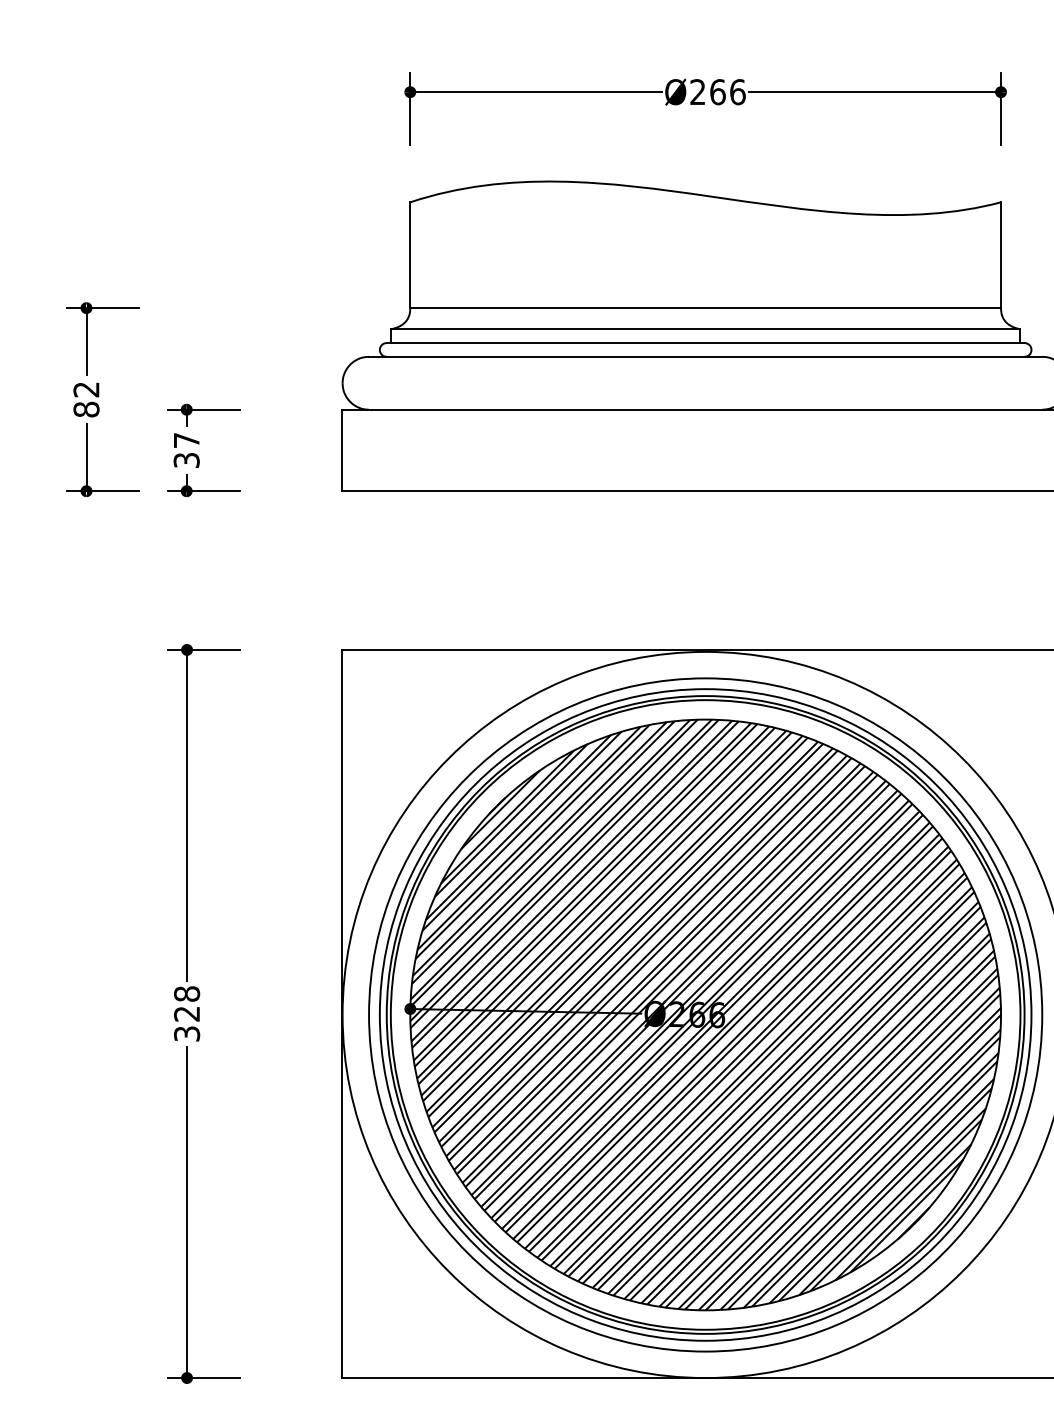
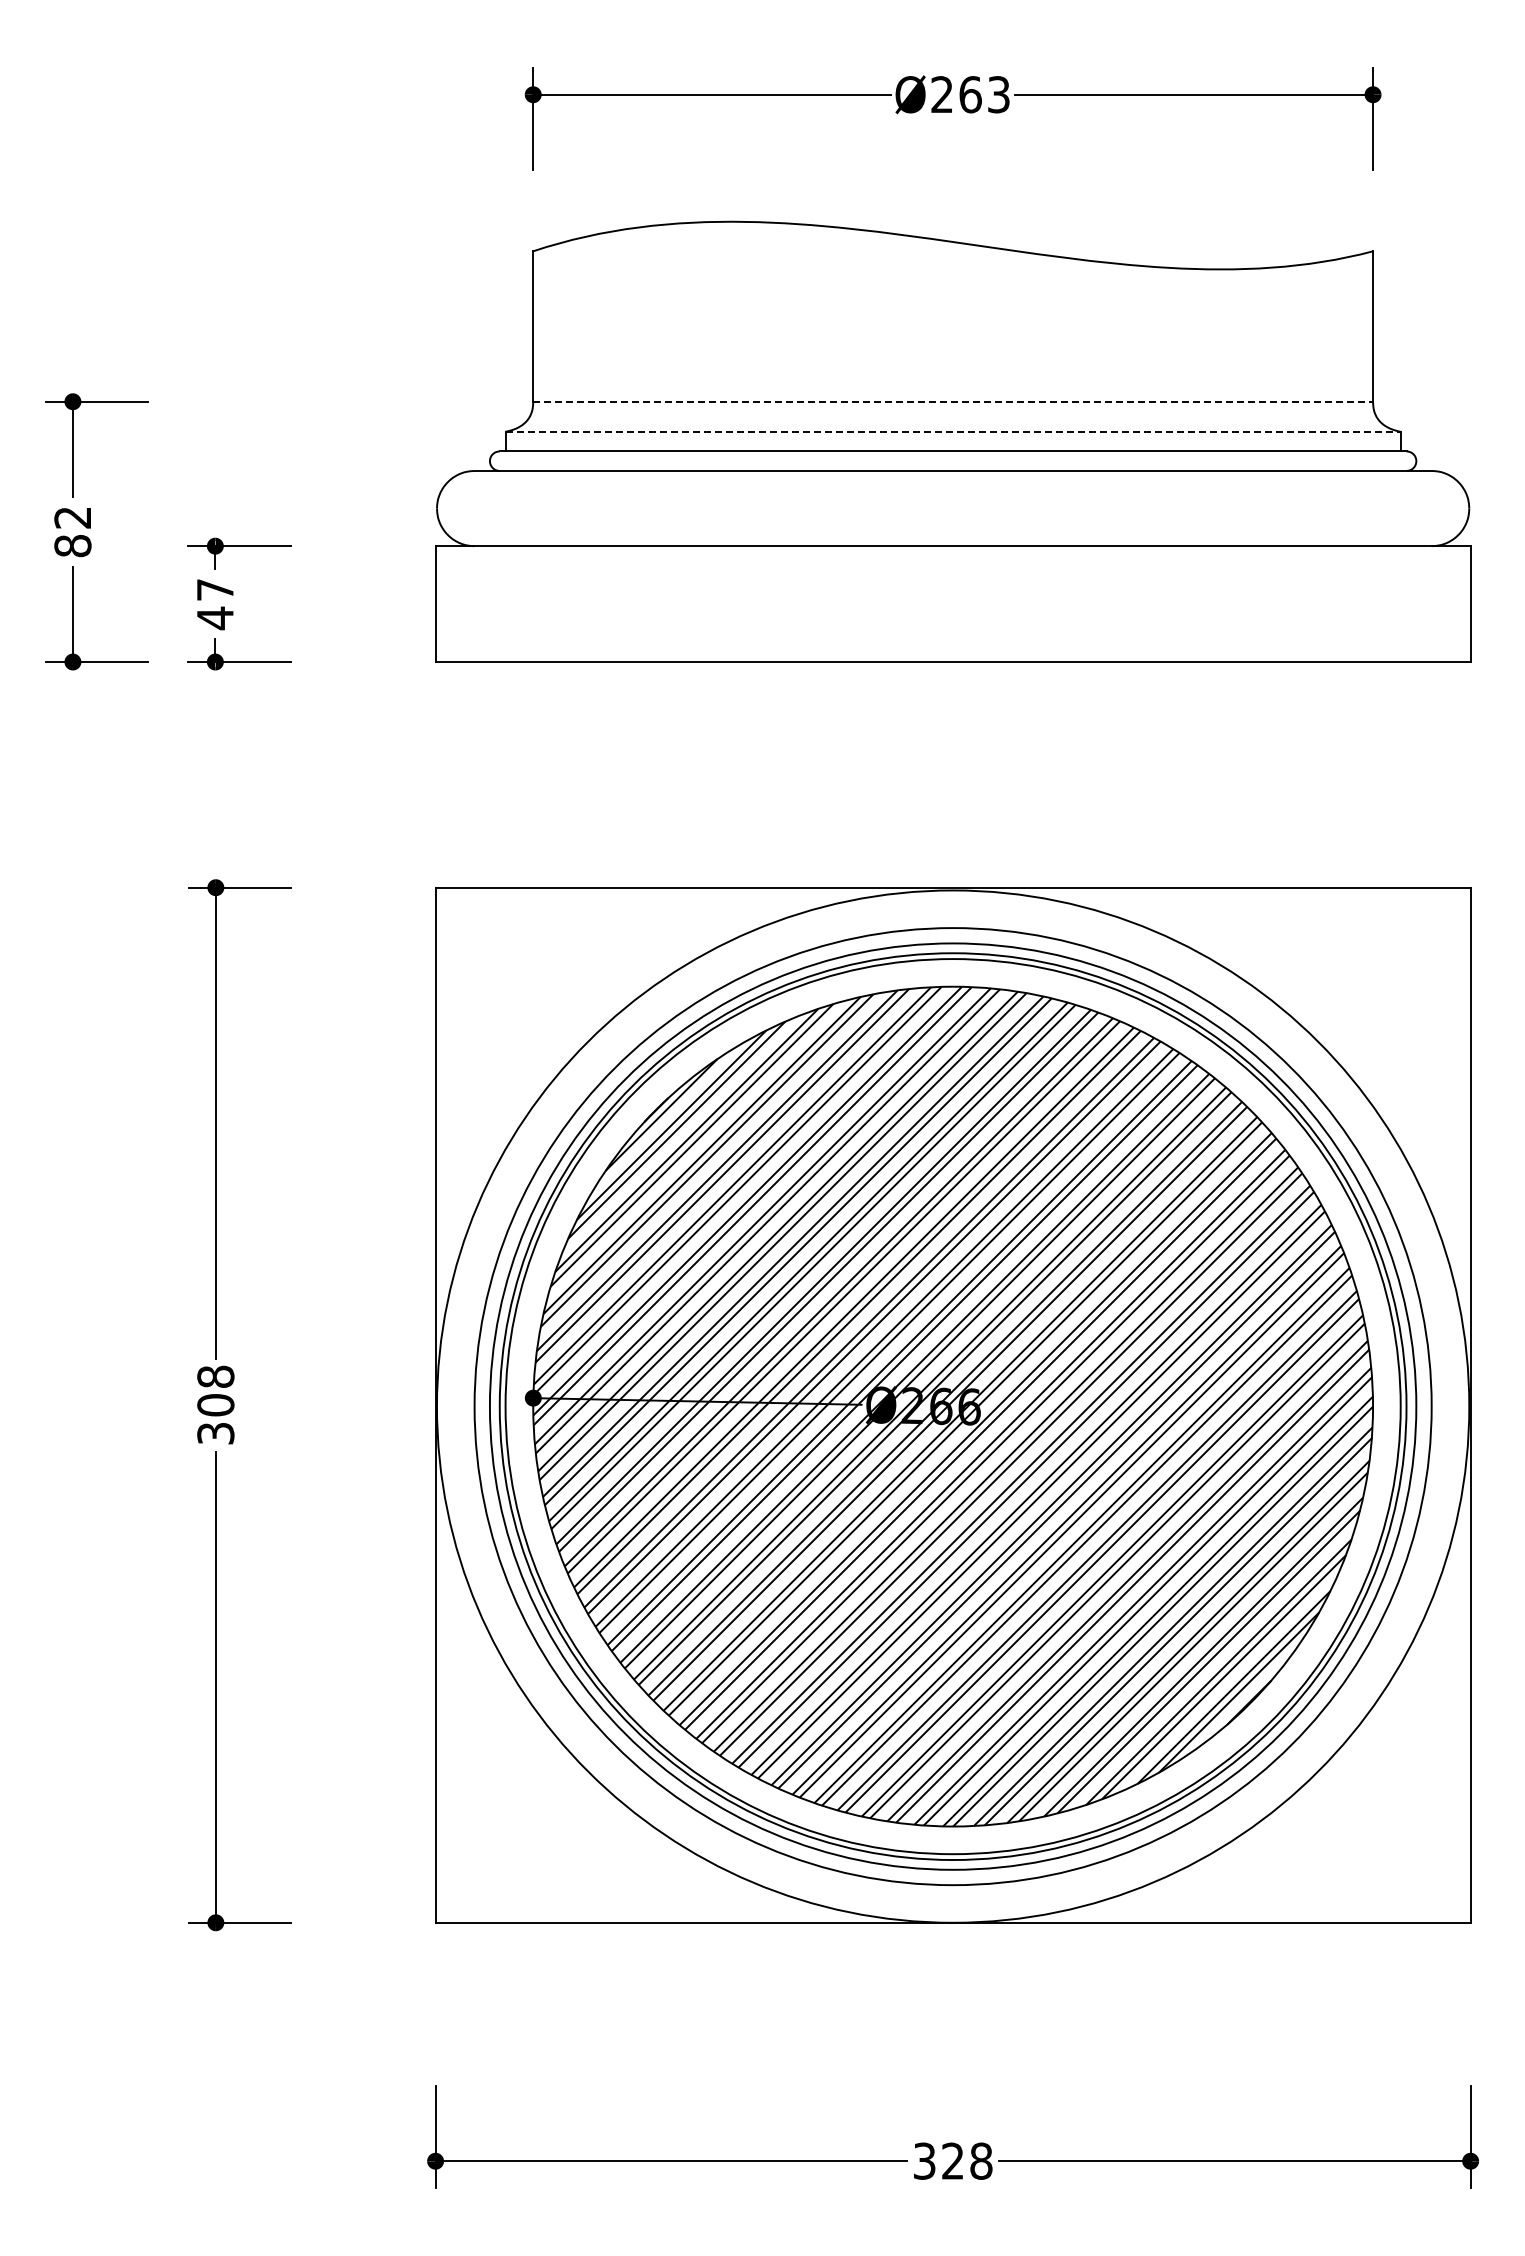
text: (738, 92) -> (999, 94), Ø266 -> Ø263
line: (705, 307) -> (953, 401), solid -> dashed
line: (705, 329) -> (953, 431), solid -> dashed
text: (186, 460) -> (215, 618), 37 -> 47
text: (186, 1014) -> (215, 1405), 328 -> 308

